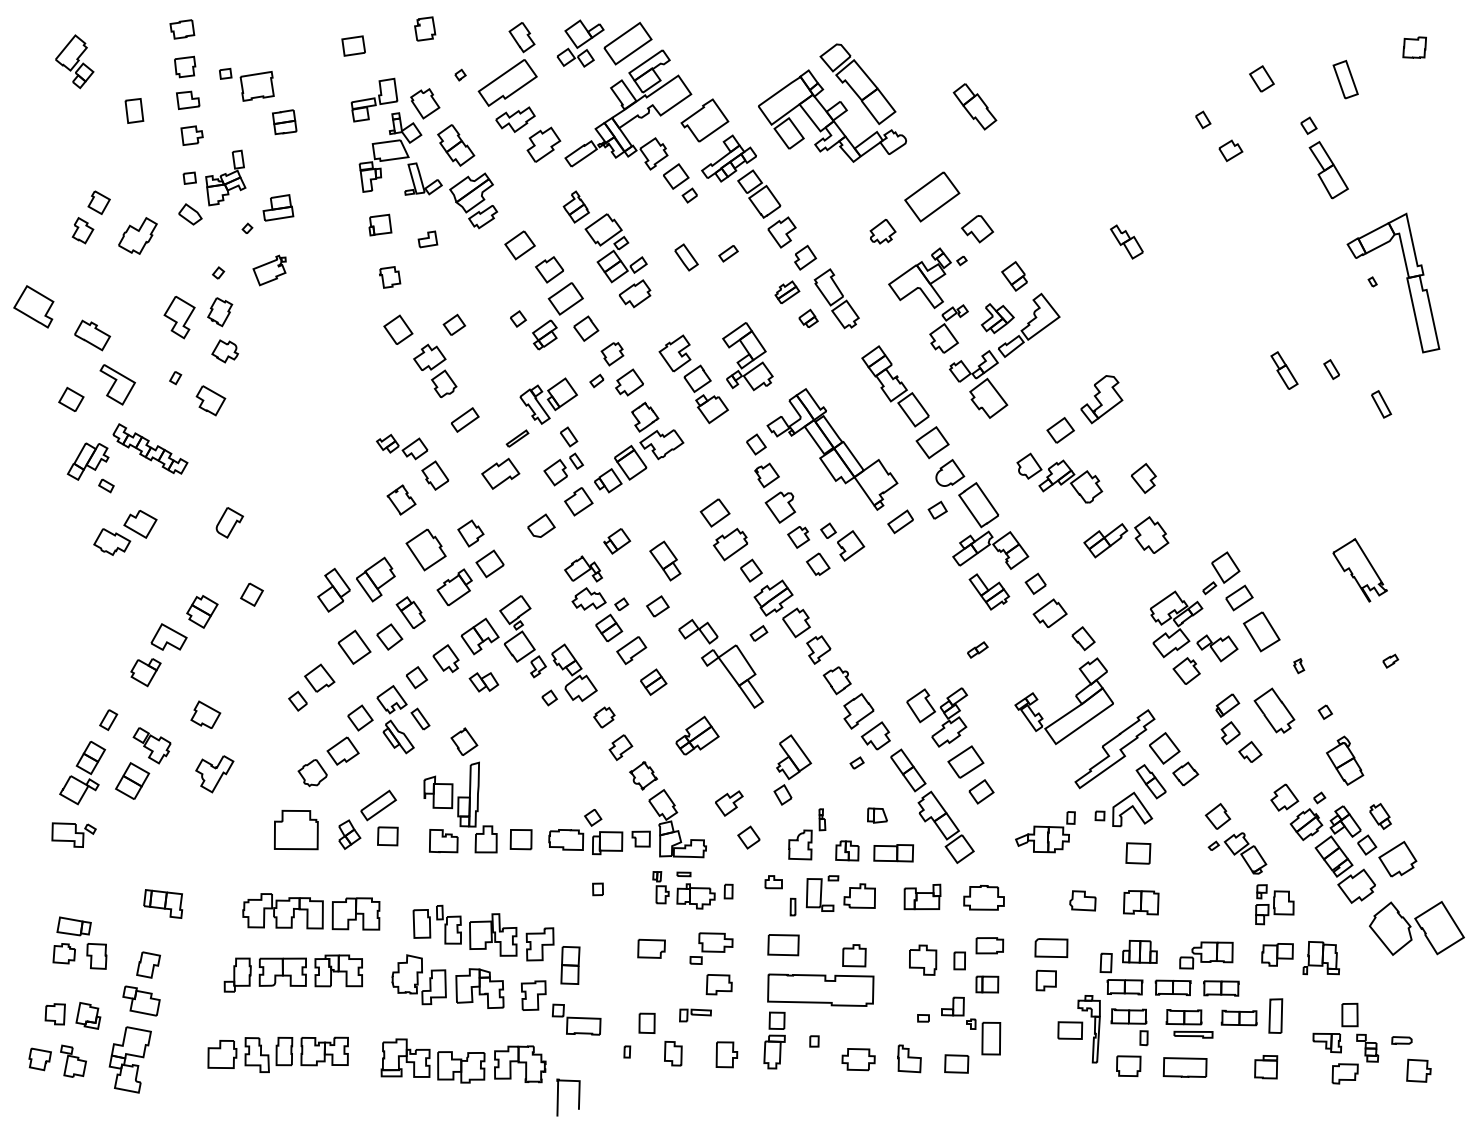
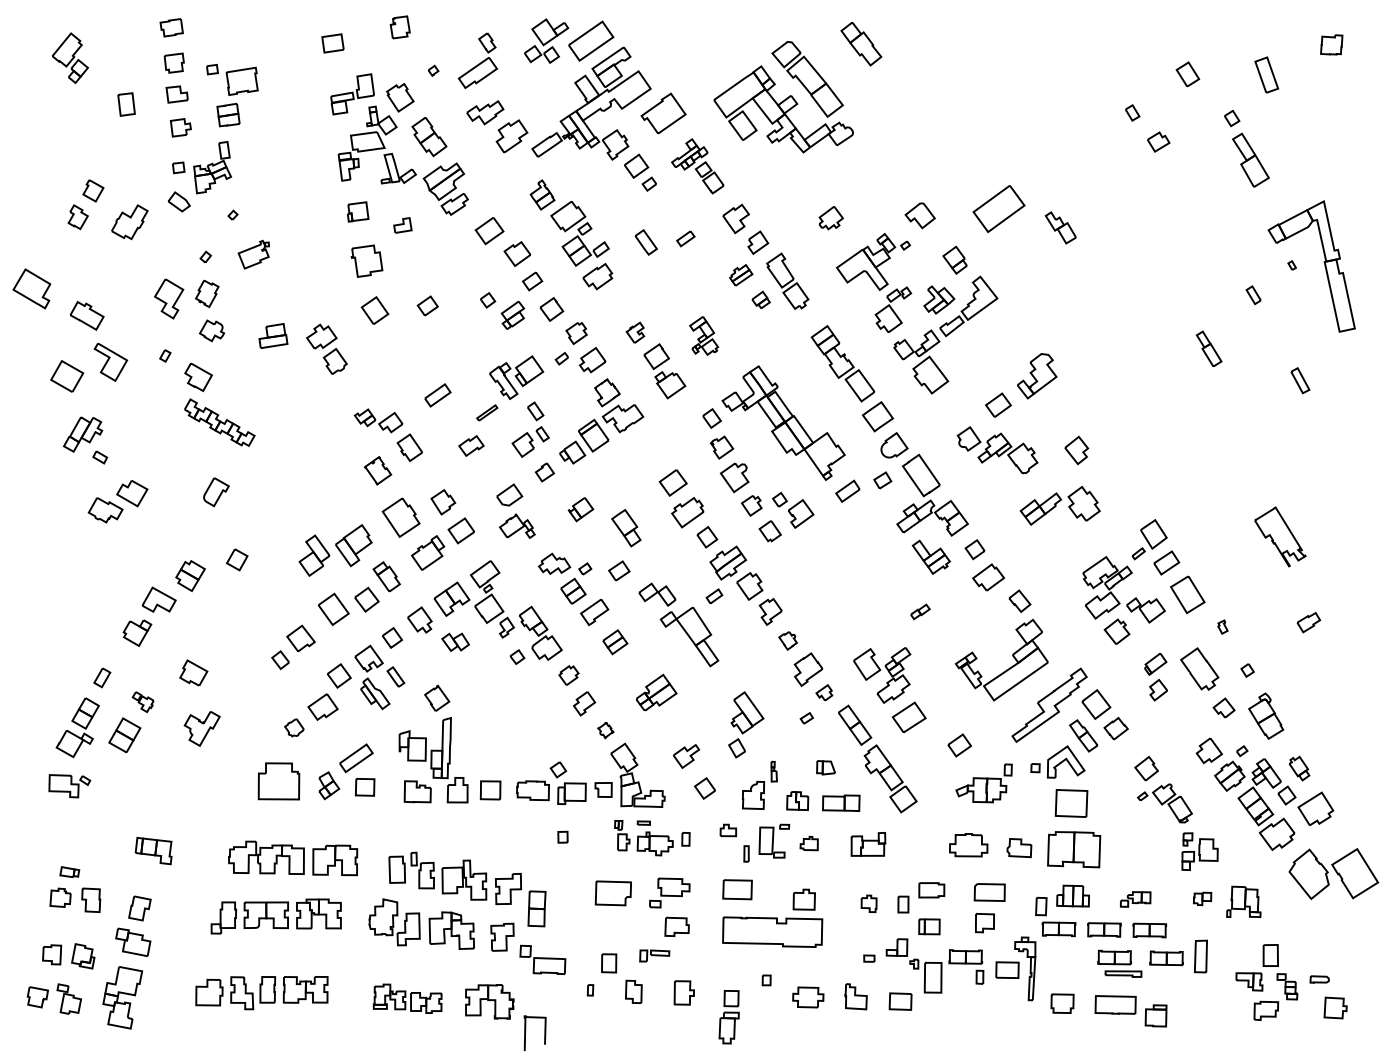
part: (507, 64) -> (477, 60), size x0.7
part: (974, 106) -> (860, 43), moved
part: (284, 122) -> (228, 115), moved
part: (741, 176) -> (698, 166), size x0.7
part: (932, 196) -> (999, 208), moved
part: (278, 207) -> (273, 335), moved
part: (390, 277) -> (367, 261), size x1.6
part: (565, 298) -> (532, 281), size x0.6
part: (674, 353) -> (634, 332), size x0.6
part: (747, 356) -> (703, 335), size x0.6
part: (1331, 369) -> (1253, 295), moved
part: (435, 370) -> (327, 348), moved
part: (71, 398) -> (67, 375), size x1.4
part: (150, 448) -> (219, 422), moved
part: (500, 473) -> (471, 445), size x0.7
part: (578, 501) -> (544, 472), size x0.7
part: (583, 568) -> (517, 525), moved
part: (1390, 660) -> (1308, 621), size x1.6
part: (836, 680) -> (787, 640), size x0.7
part: (875, 735) -> (824, 692), size x0.6
part: (151, 745) -> (142, 701), size x0.6
part: (1250, 751) -> (1224, 707), moved
part: (312, 773) -> (294, 728), size x0.7
part: (643, 775) -> (605, 730), size x0.6
part: (981, 791) -> (959, 745), moved
part: (1138, 853) -> (1071, 803), size x1.4
part: (859, 895) -> (809, 843), size x0.6
part: (983, 897) -> (968, 844), moved
part: (1141, 902) -> (1074, 849), size x1.6
part: (73, 926) -> (69, 872), size x0.6
part: (651, 948) -> (613, 892), size x1.4
part: (1277, 954) -> (1202, 898), size x0.6
part: (1206, 955) -> (1135, 899), size x0.6
part: (923, 959) -> (869, 903), size x0.6
part: (1129, 1027) -> (966, 967), moved
part: (774, 1040) -> (729, 1017), moved
part: (432, 1060) -> (407, 998), size x0.7
part: (1266, 1067) -> (1156, 1016), moved

